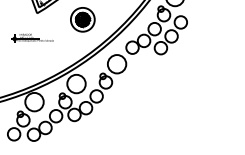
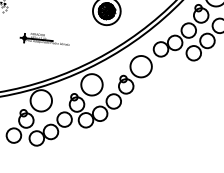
part: (32, 37) -> (45, 38), moved

